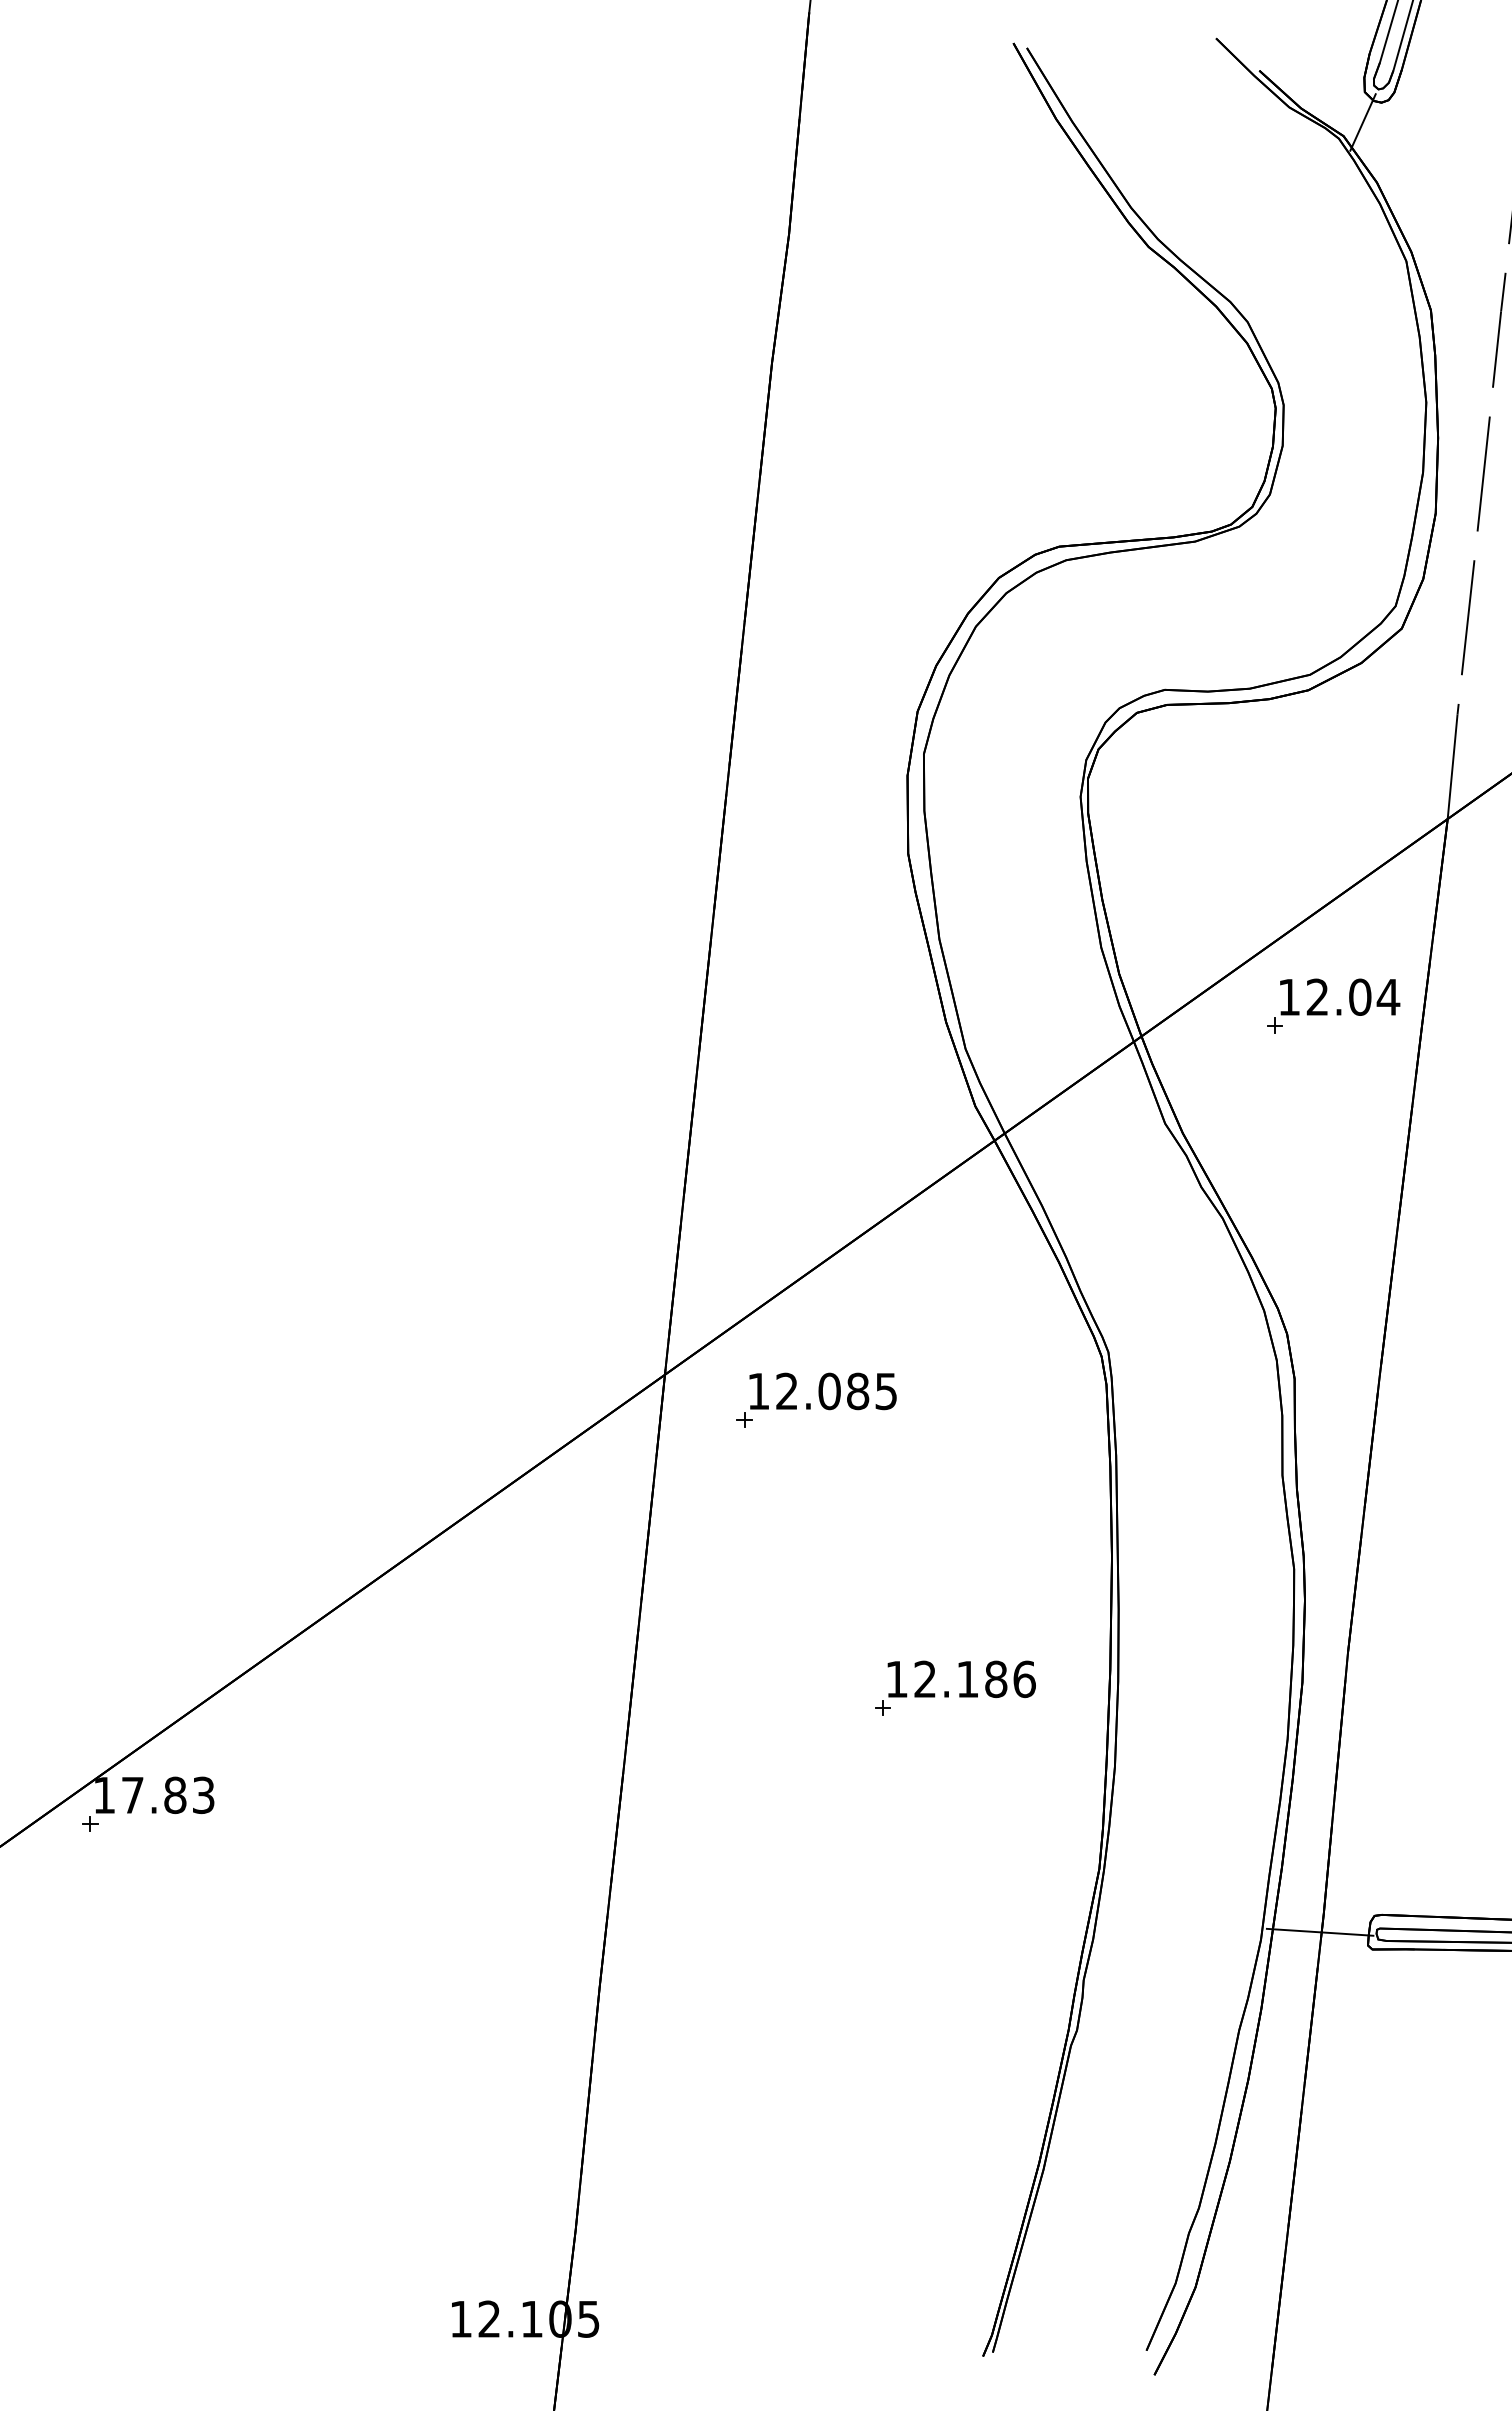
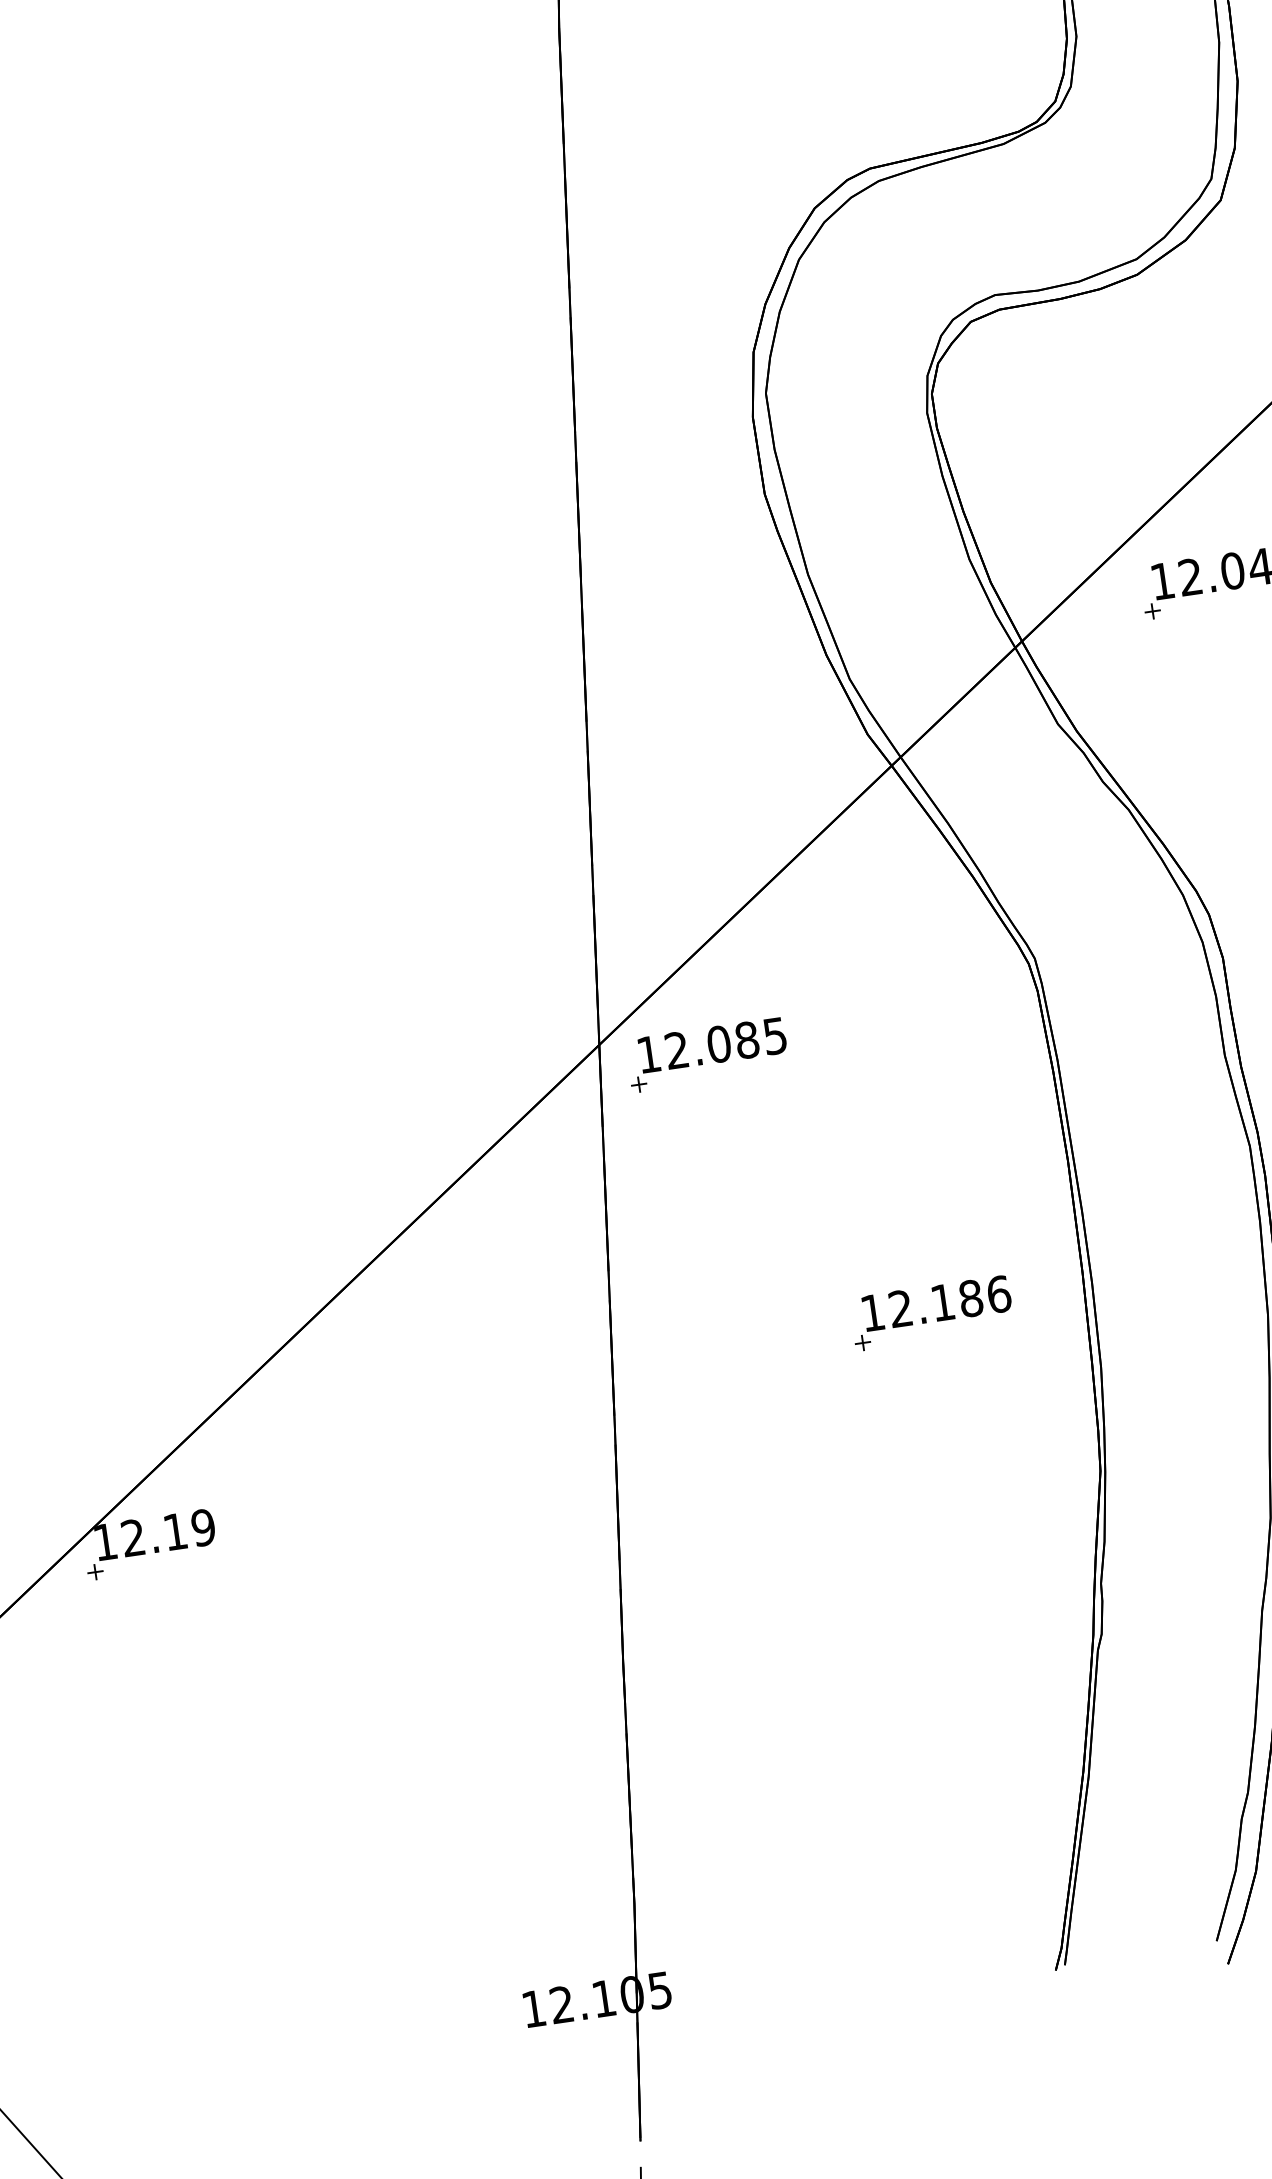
part: (816, 1399) -> (707, 1054), moved
text: (168, 1795) -> (168, 1532), 17.83 -> 12.19

